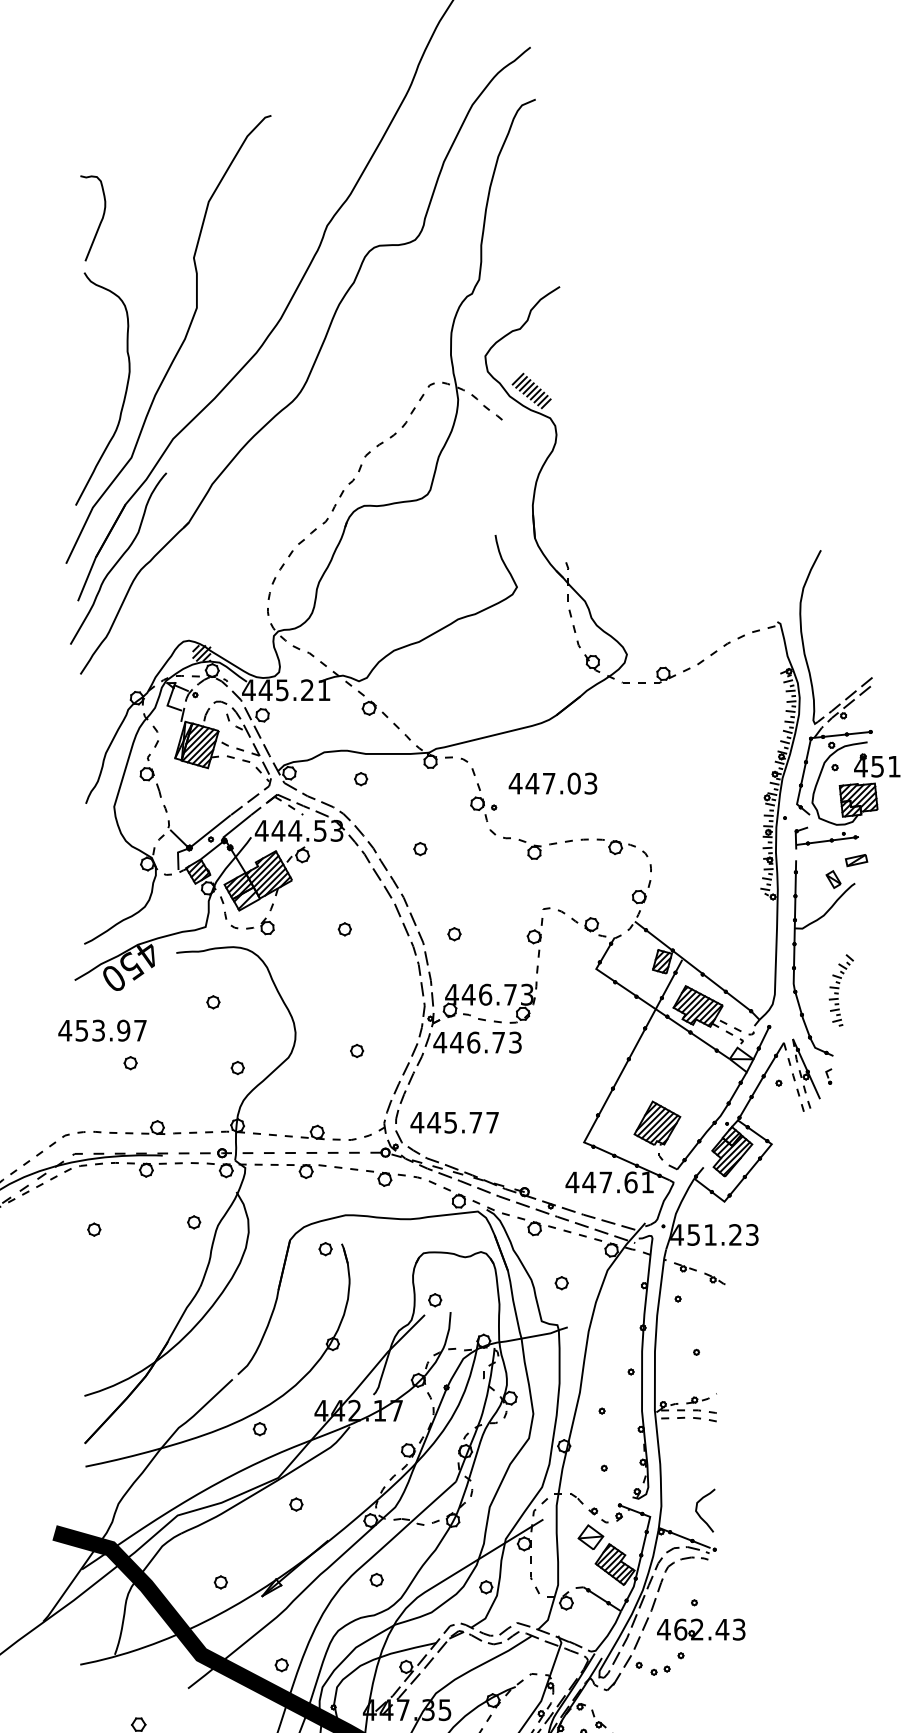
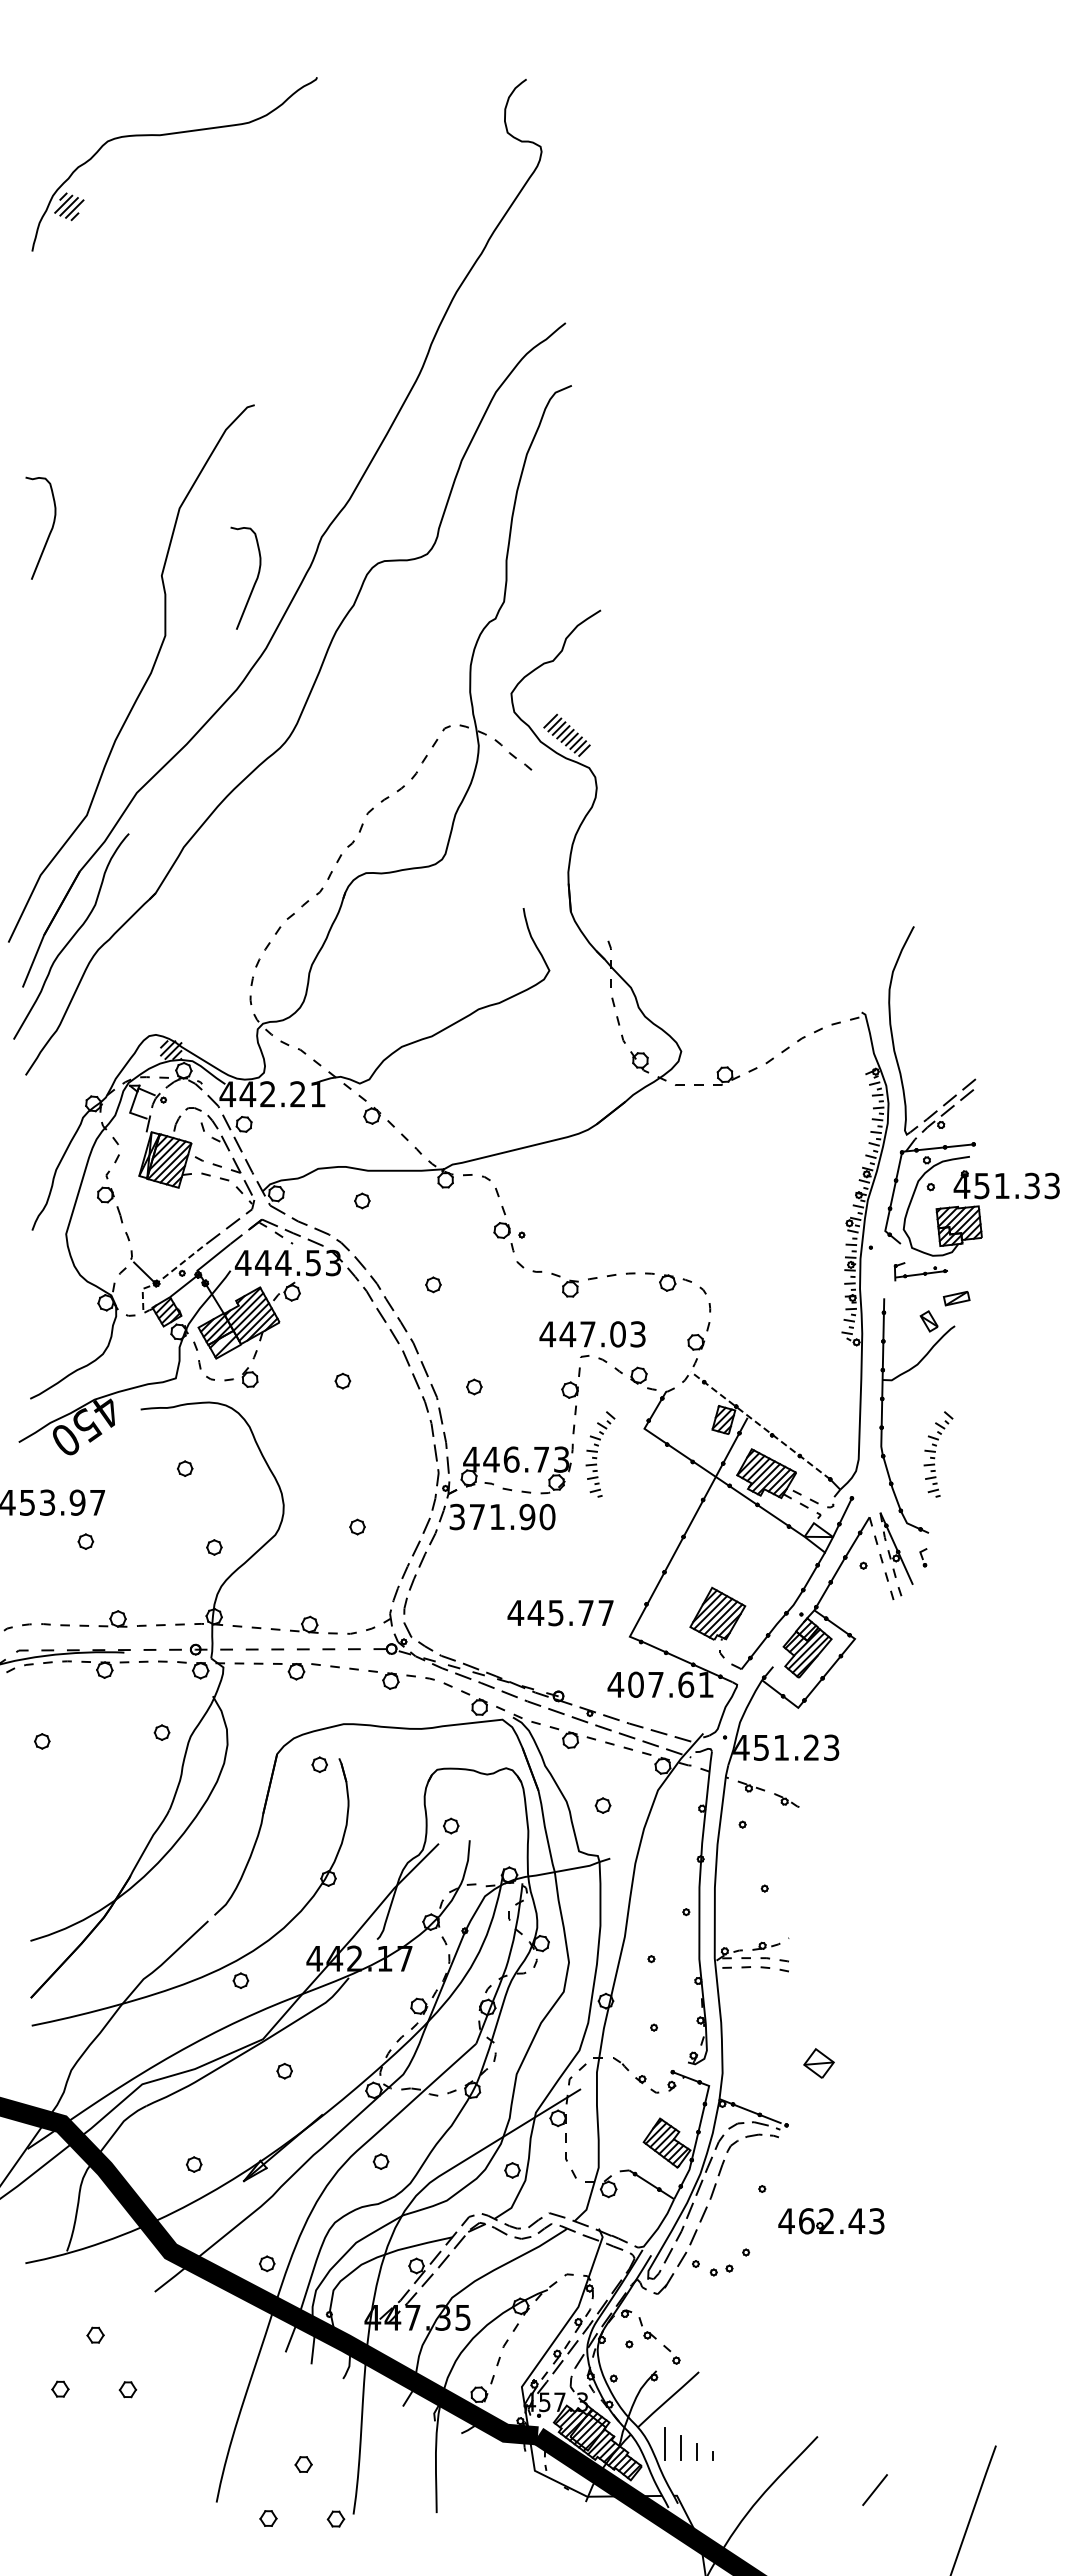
curve: (272, 261) -> (255, 579), added
curve: (125, 391) -> (79, 735), removed
text: (282, 690) -> (267, 1094), 445.21 -> 442.21
text: (552, 783) -> (592, 1334), moved
part: (826, 837) -> (920, 1271), size x0.7
line: (197, 841) -> (166, 1275), solid -> dashed
line: (693, 966) -> (760, 1425), solid -> dashed
part: (559, 990) -> (600, 1454), added
text: (477, 1042) -> (501, 1516), 446.73 -> 371.90
text: (454, 1123) -> (560, 1613), moved
text: (588, 1182) -> (635, 1684), 447.61 -> 407.61
curve: (700, 1515) -> (769, 2084), removed
part: (590, 1537) -> (818, 2063), moved
part: (701, 1629) -> (831, 2221), moved

